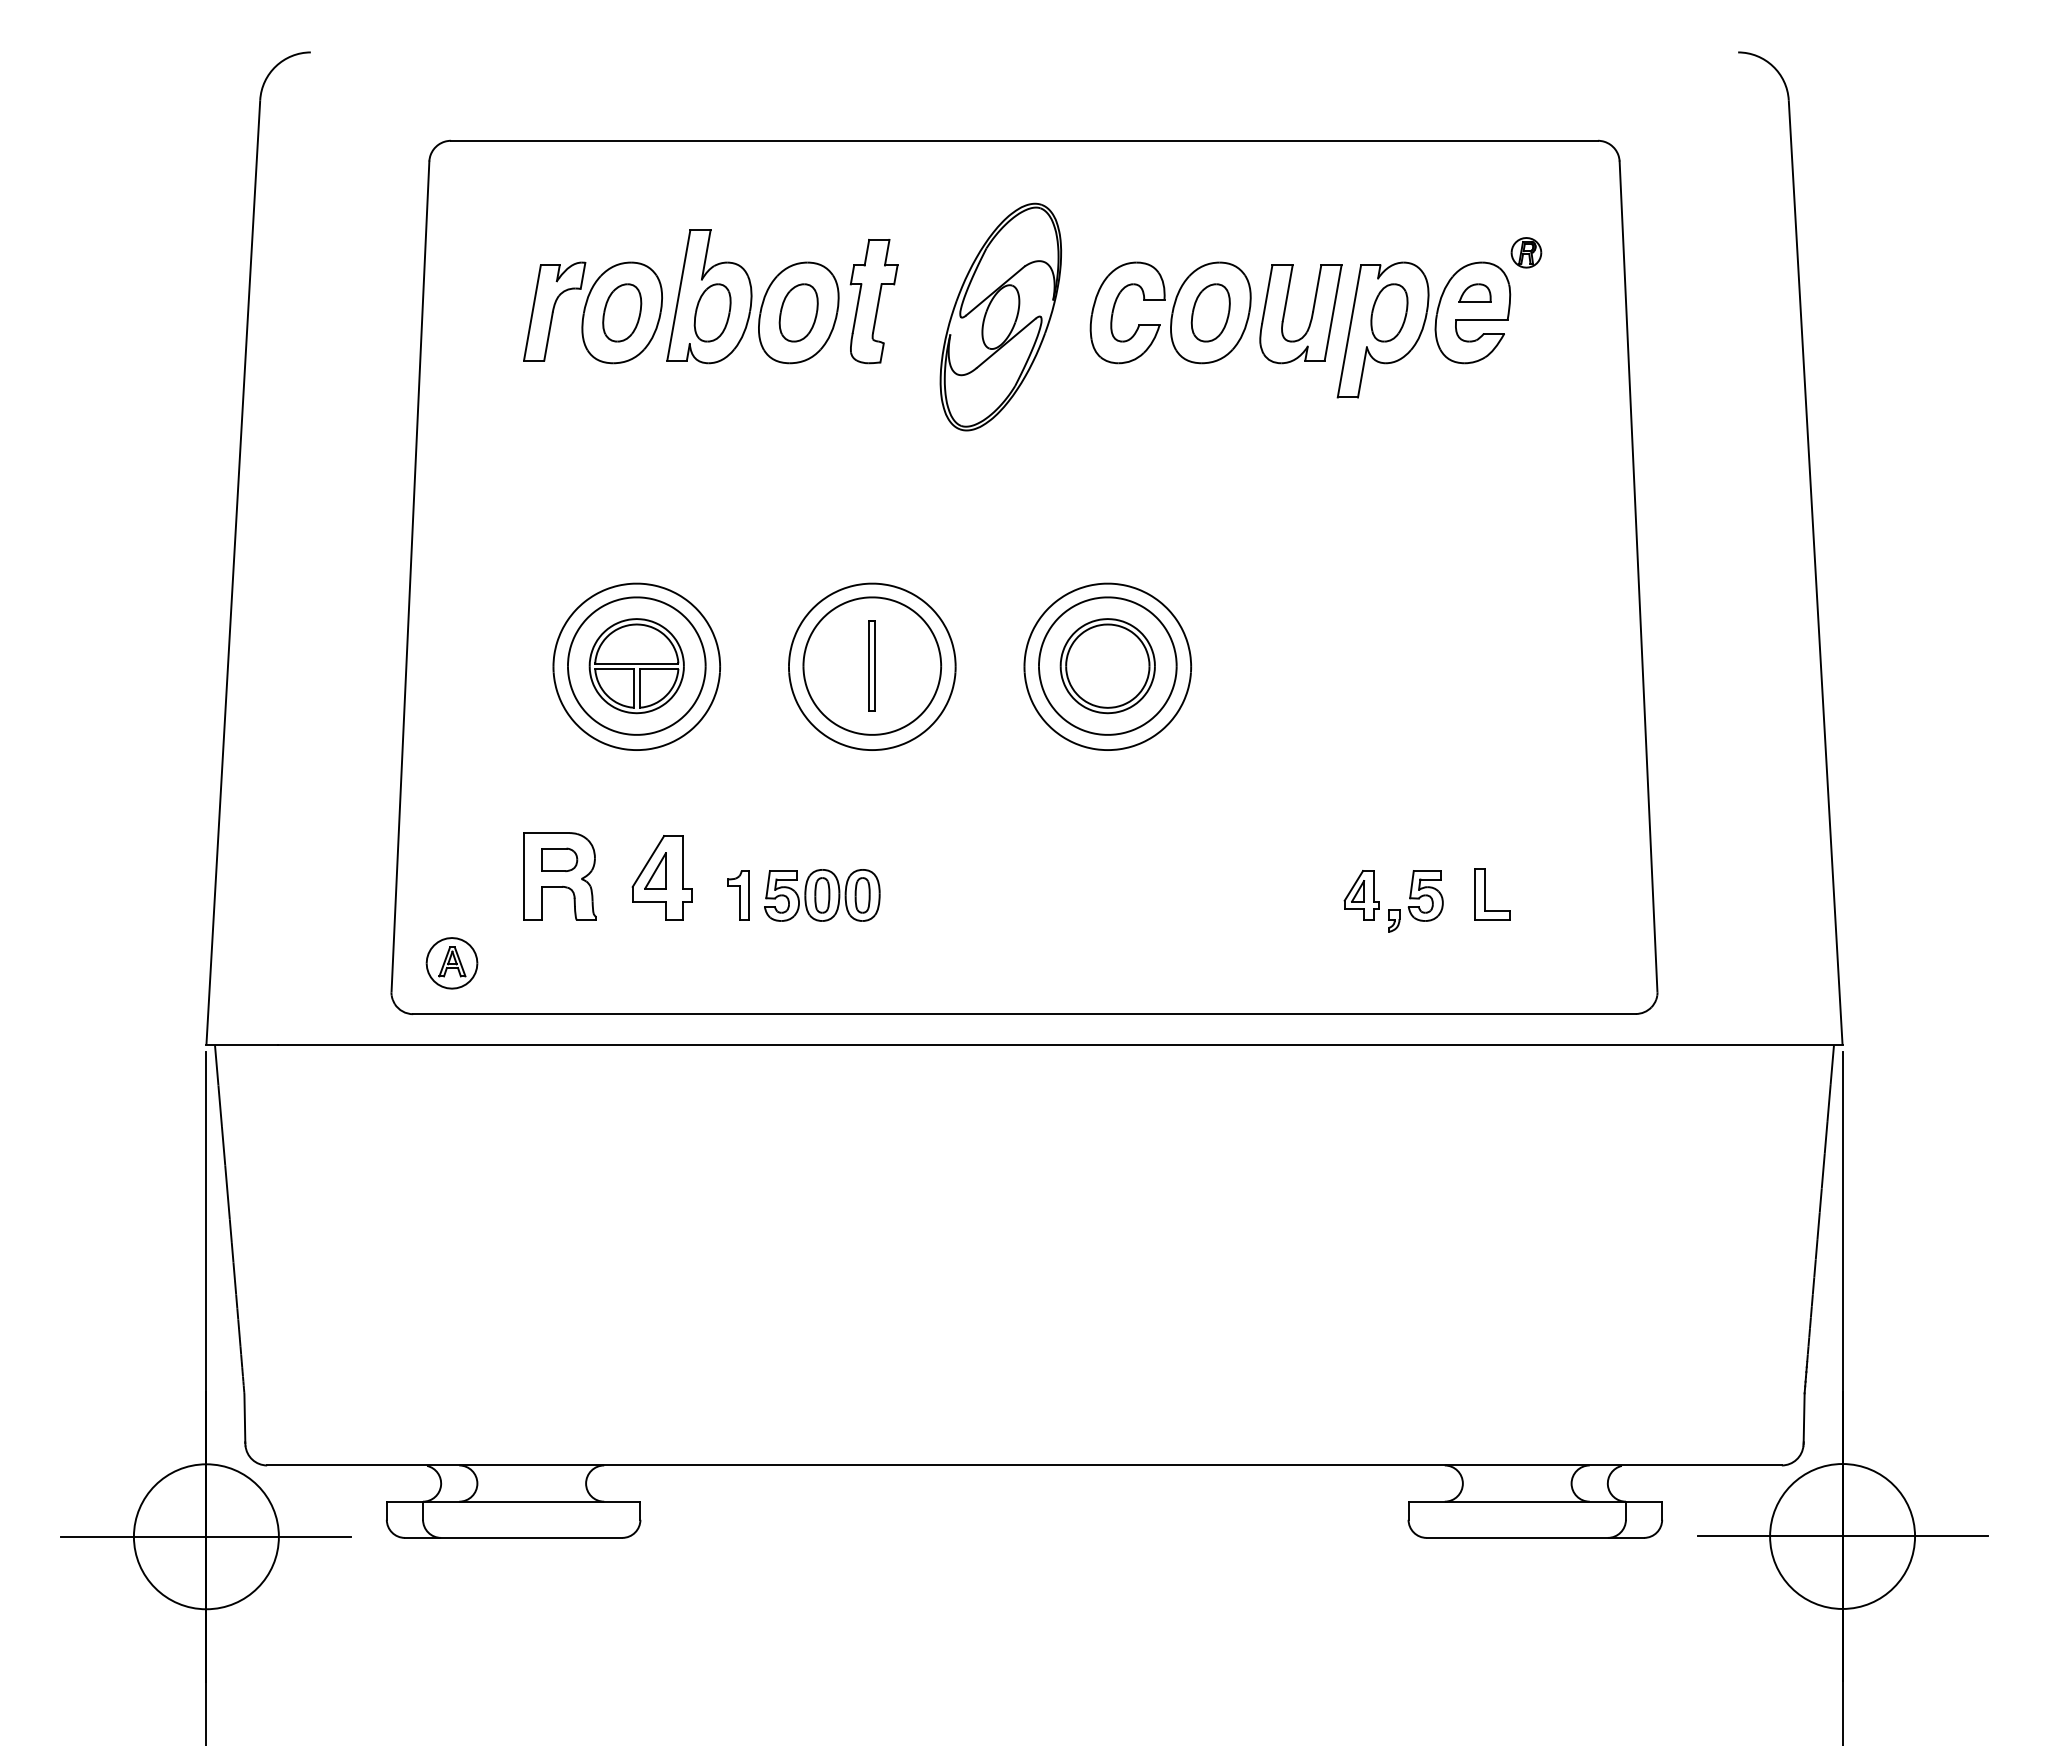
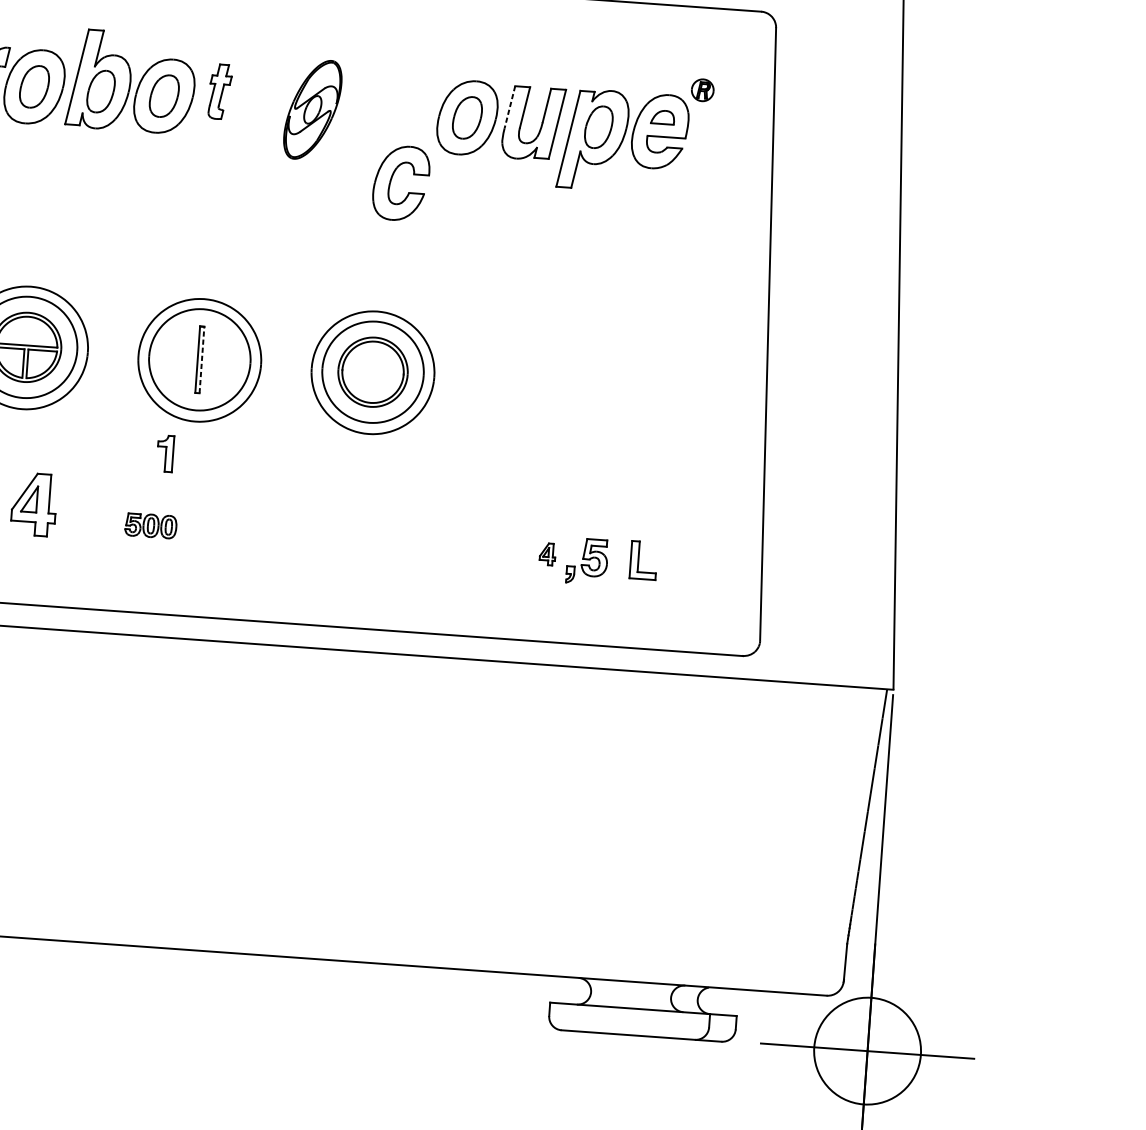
line: (1267, 294) -> (510, 107), solid -> dashed
part: (873, 301) -> (219, 91), size x0.6
part: (1114, 309) -> (391, 180), moved
part: (1000, 316) -> (312, 109), size x0.6
line: (875, 665) -> (202, 359), solid -> dashed
part: (738, 895) -> (165, 453), moved
part: (822, 895) -> (151, 525), size x0.6
part: (1361, 895) -> (547, 554), size x0.6

